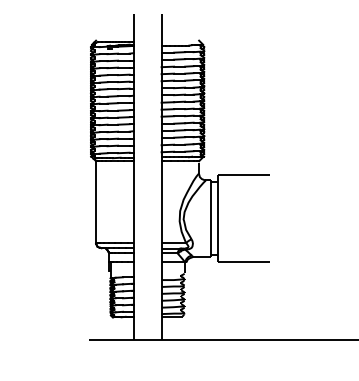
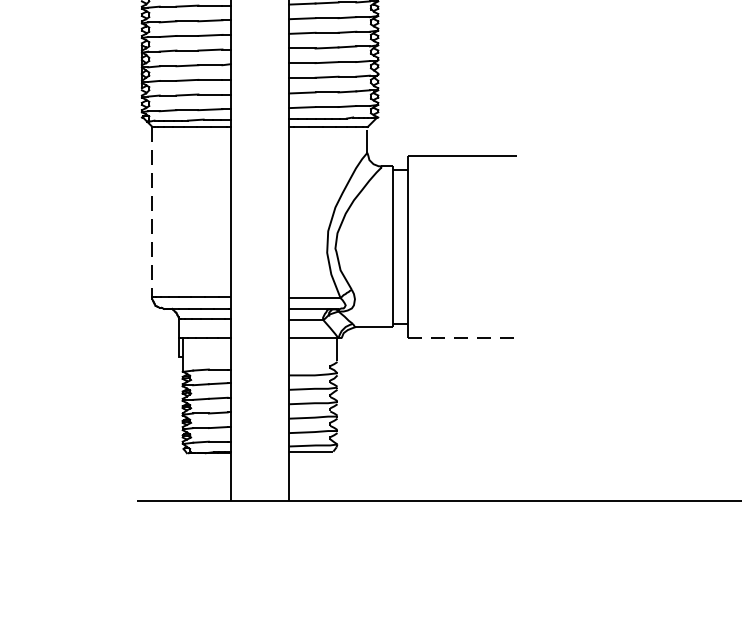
line: (96, 202) -> (153, 213), solid -> dashed
line: (244, 262) -> (462, 338), solid -> dashed

